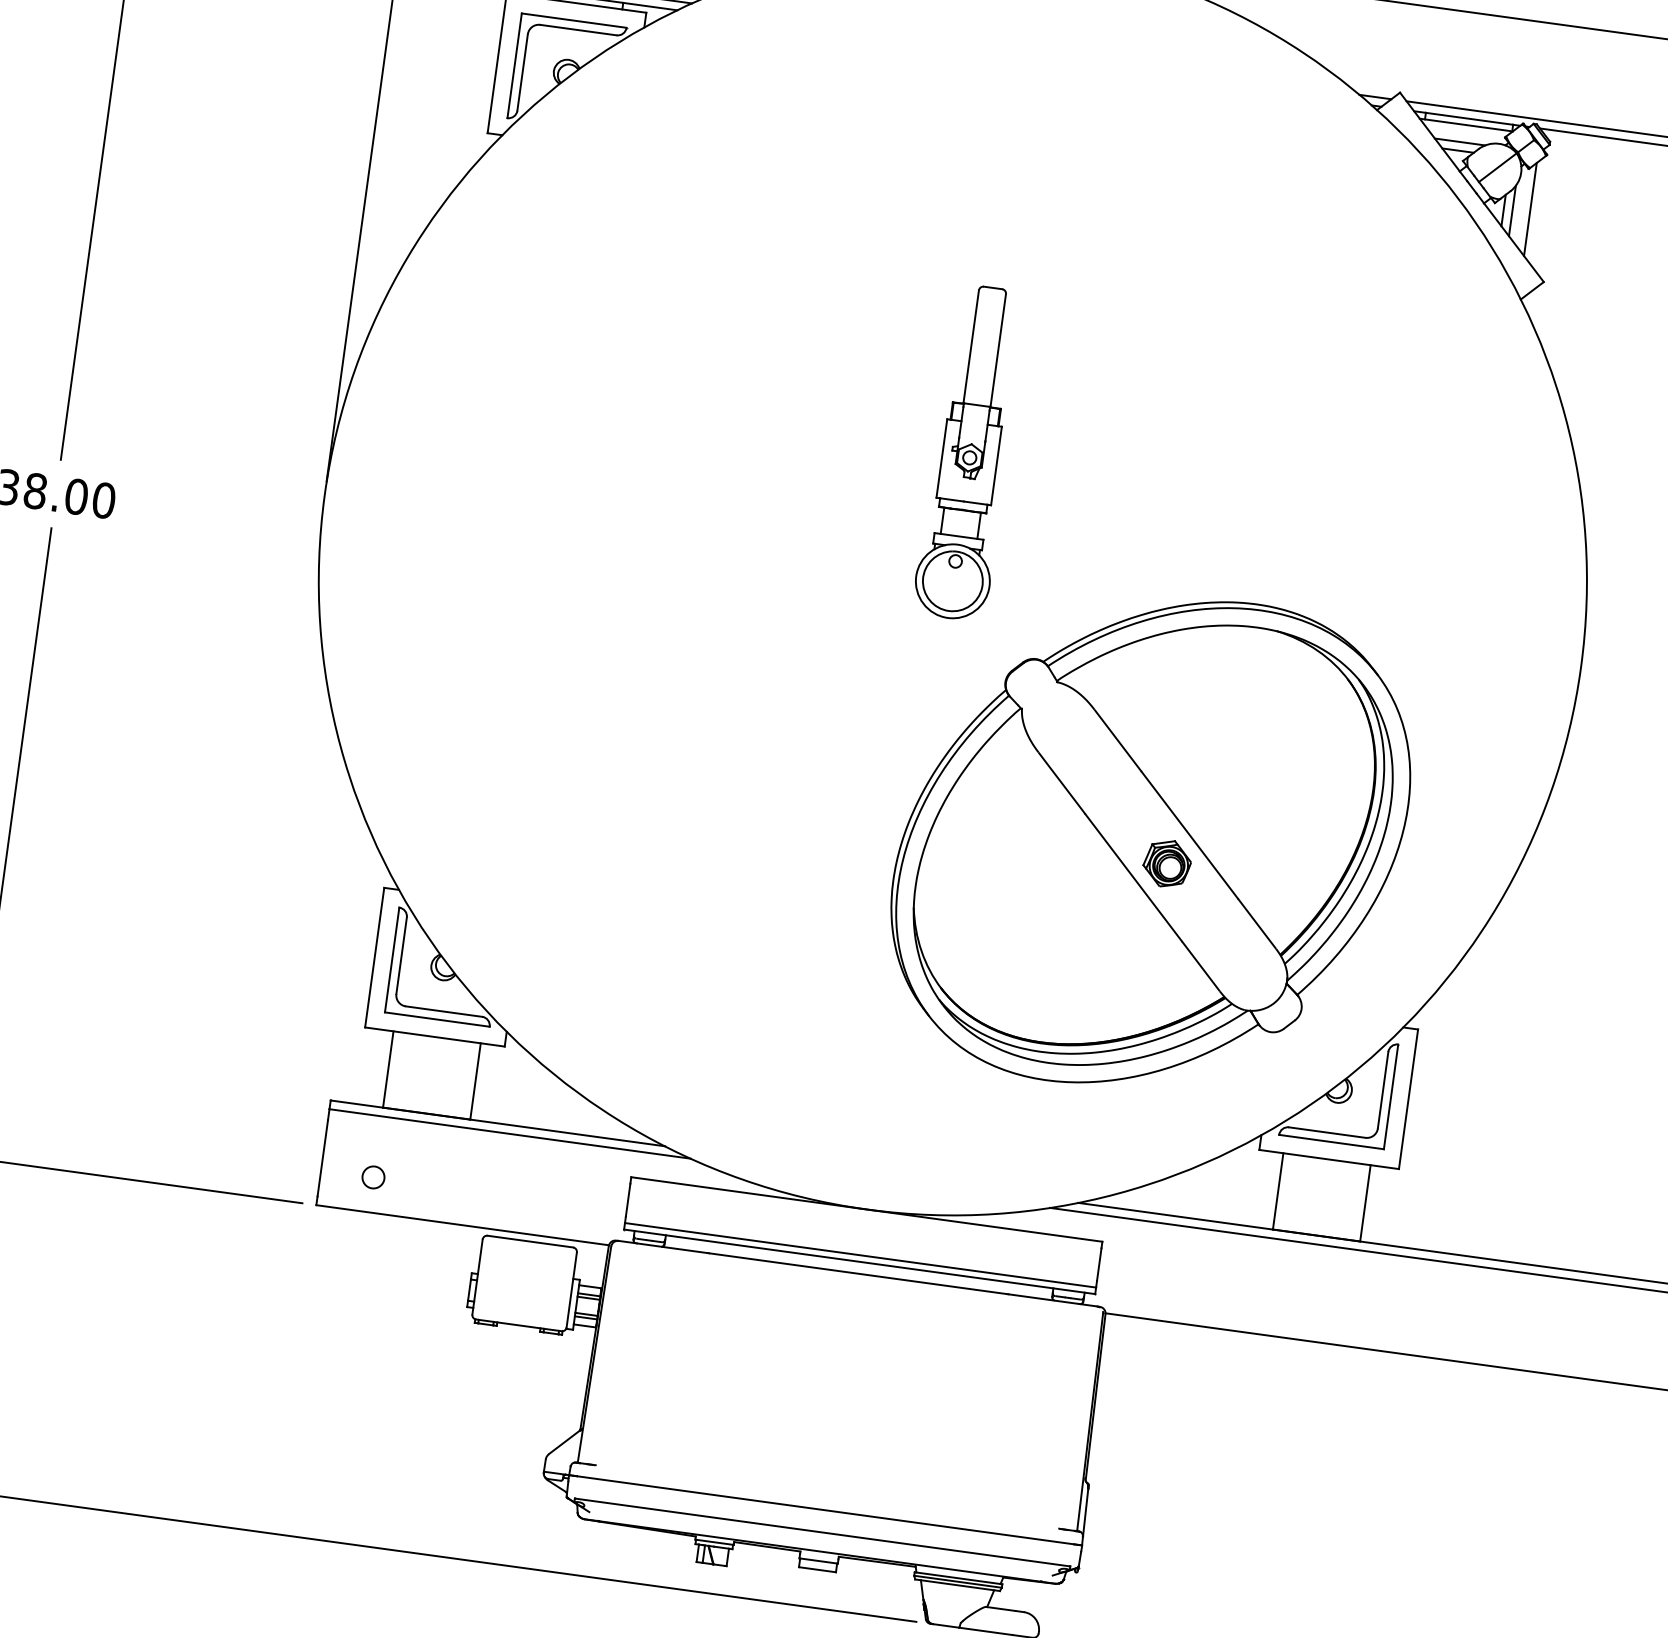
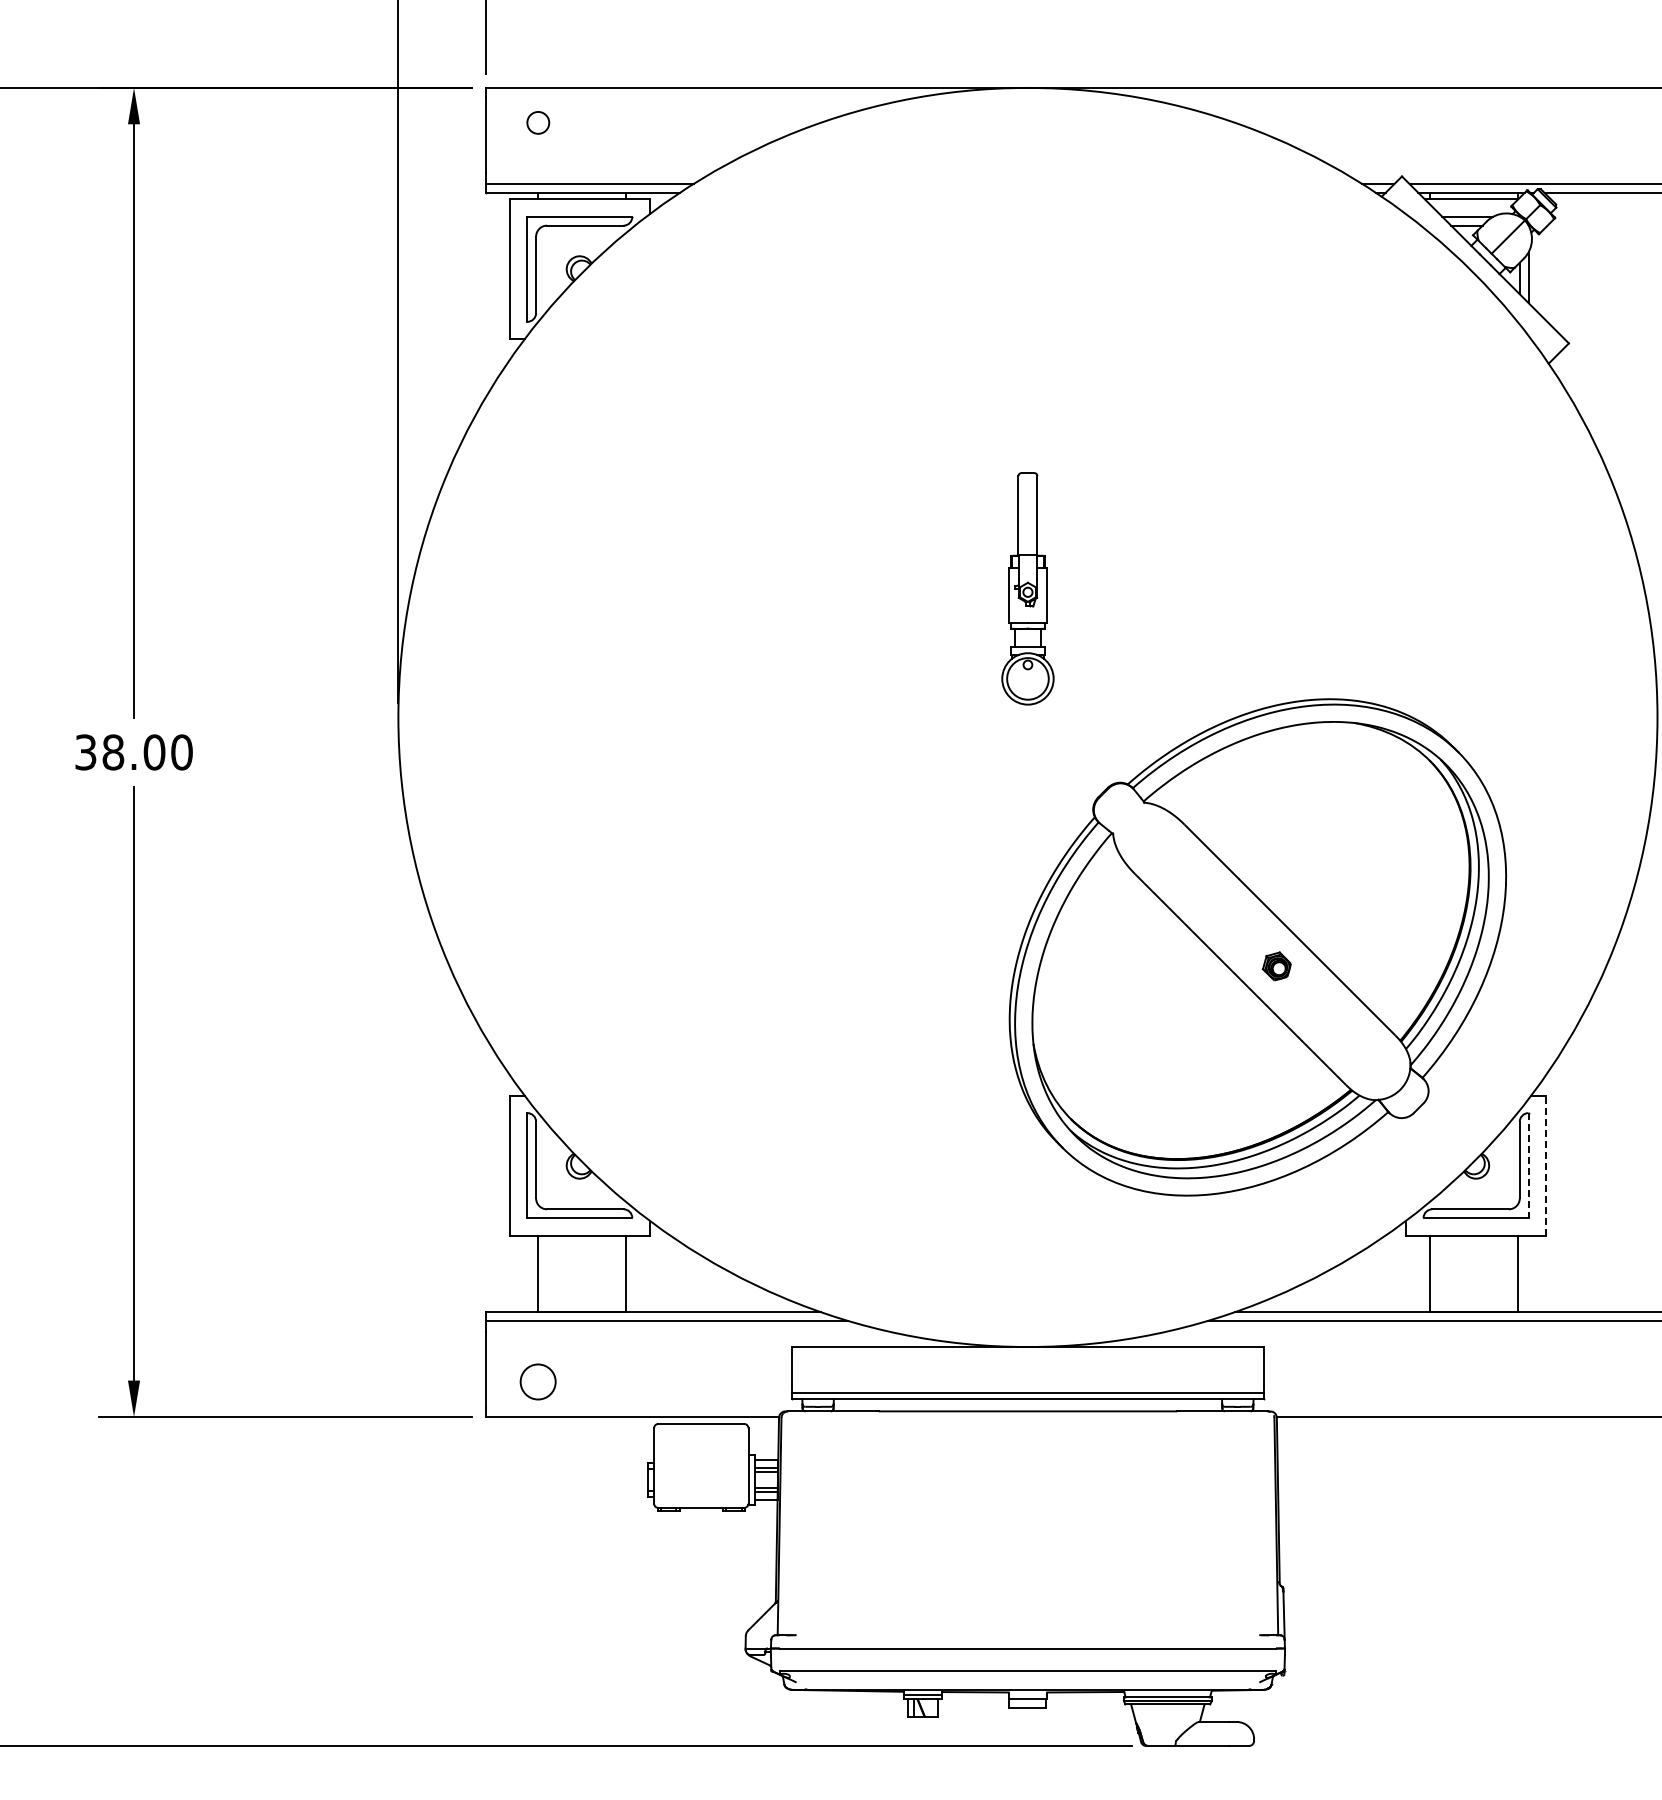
line: (1529, 209) -> (1545, 273), removed
part: (970, 452) -> (1027, 588), size x0.7
part: (1166, 863) -> (1276, 966), size x0.6
line: (1390, 1097) -> (1528, 1166), solid -> dashed
line: (1408, 1099) -> (1545, 1165), solid -> dashed
circle: (373, 1176) -> (538, 1381), size x1.6

